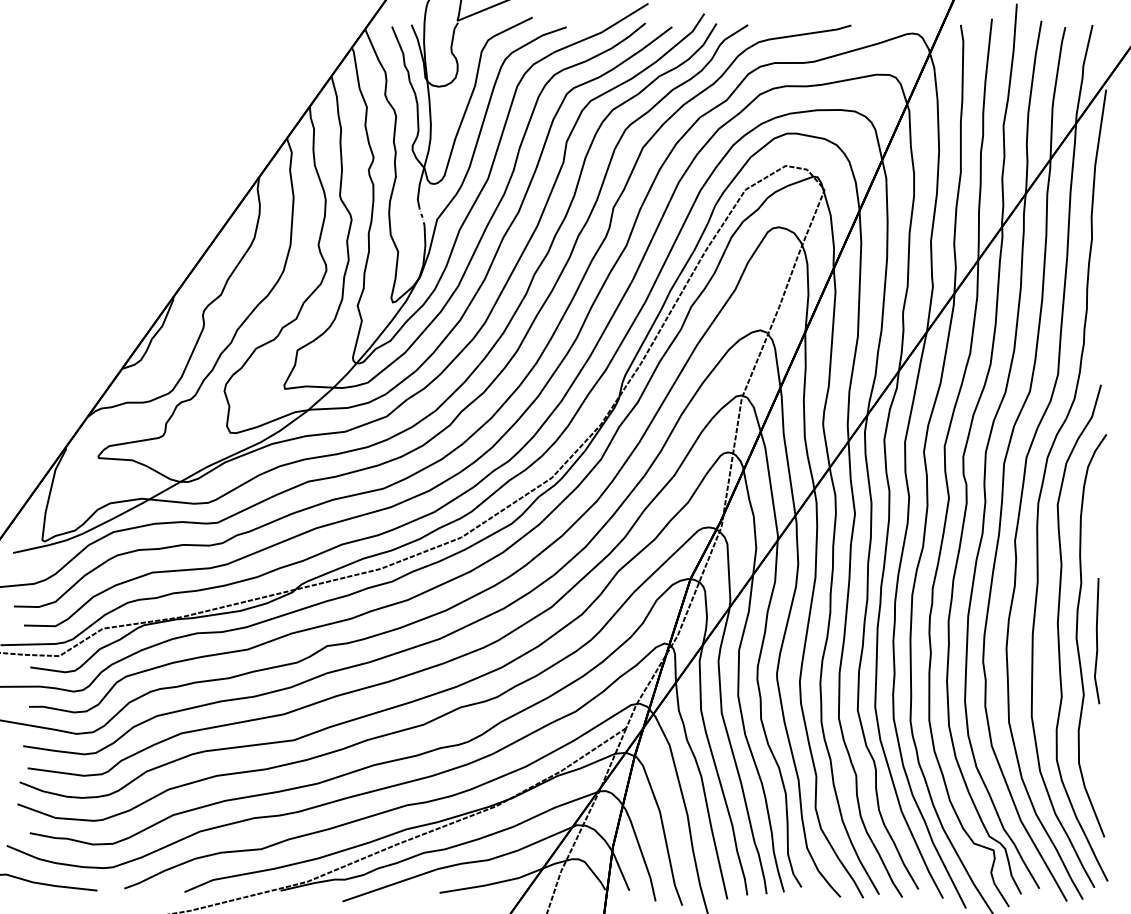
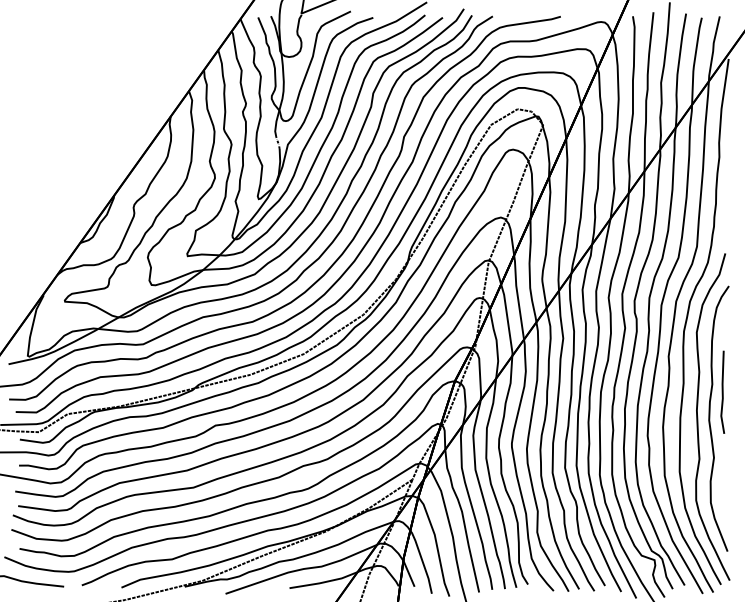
line: (1096, 639) -> (722, 391), moved

